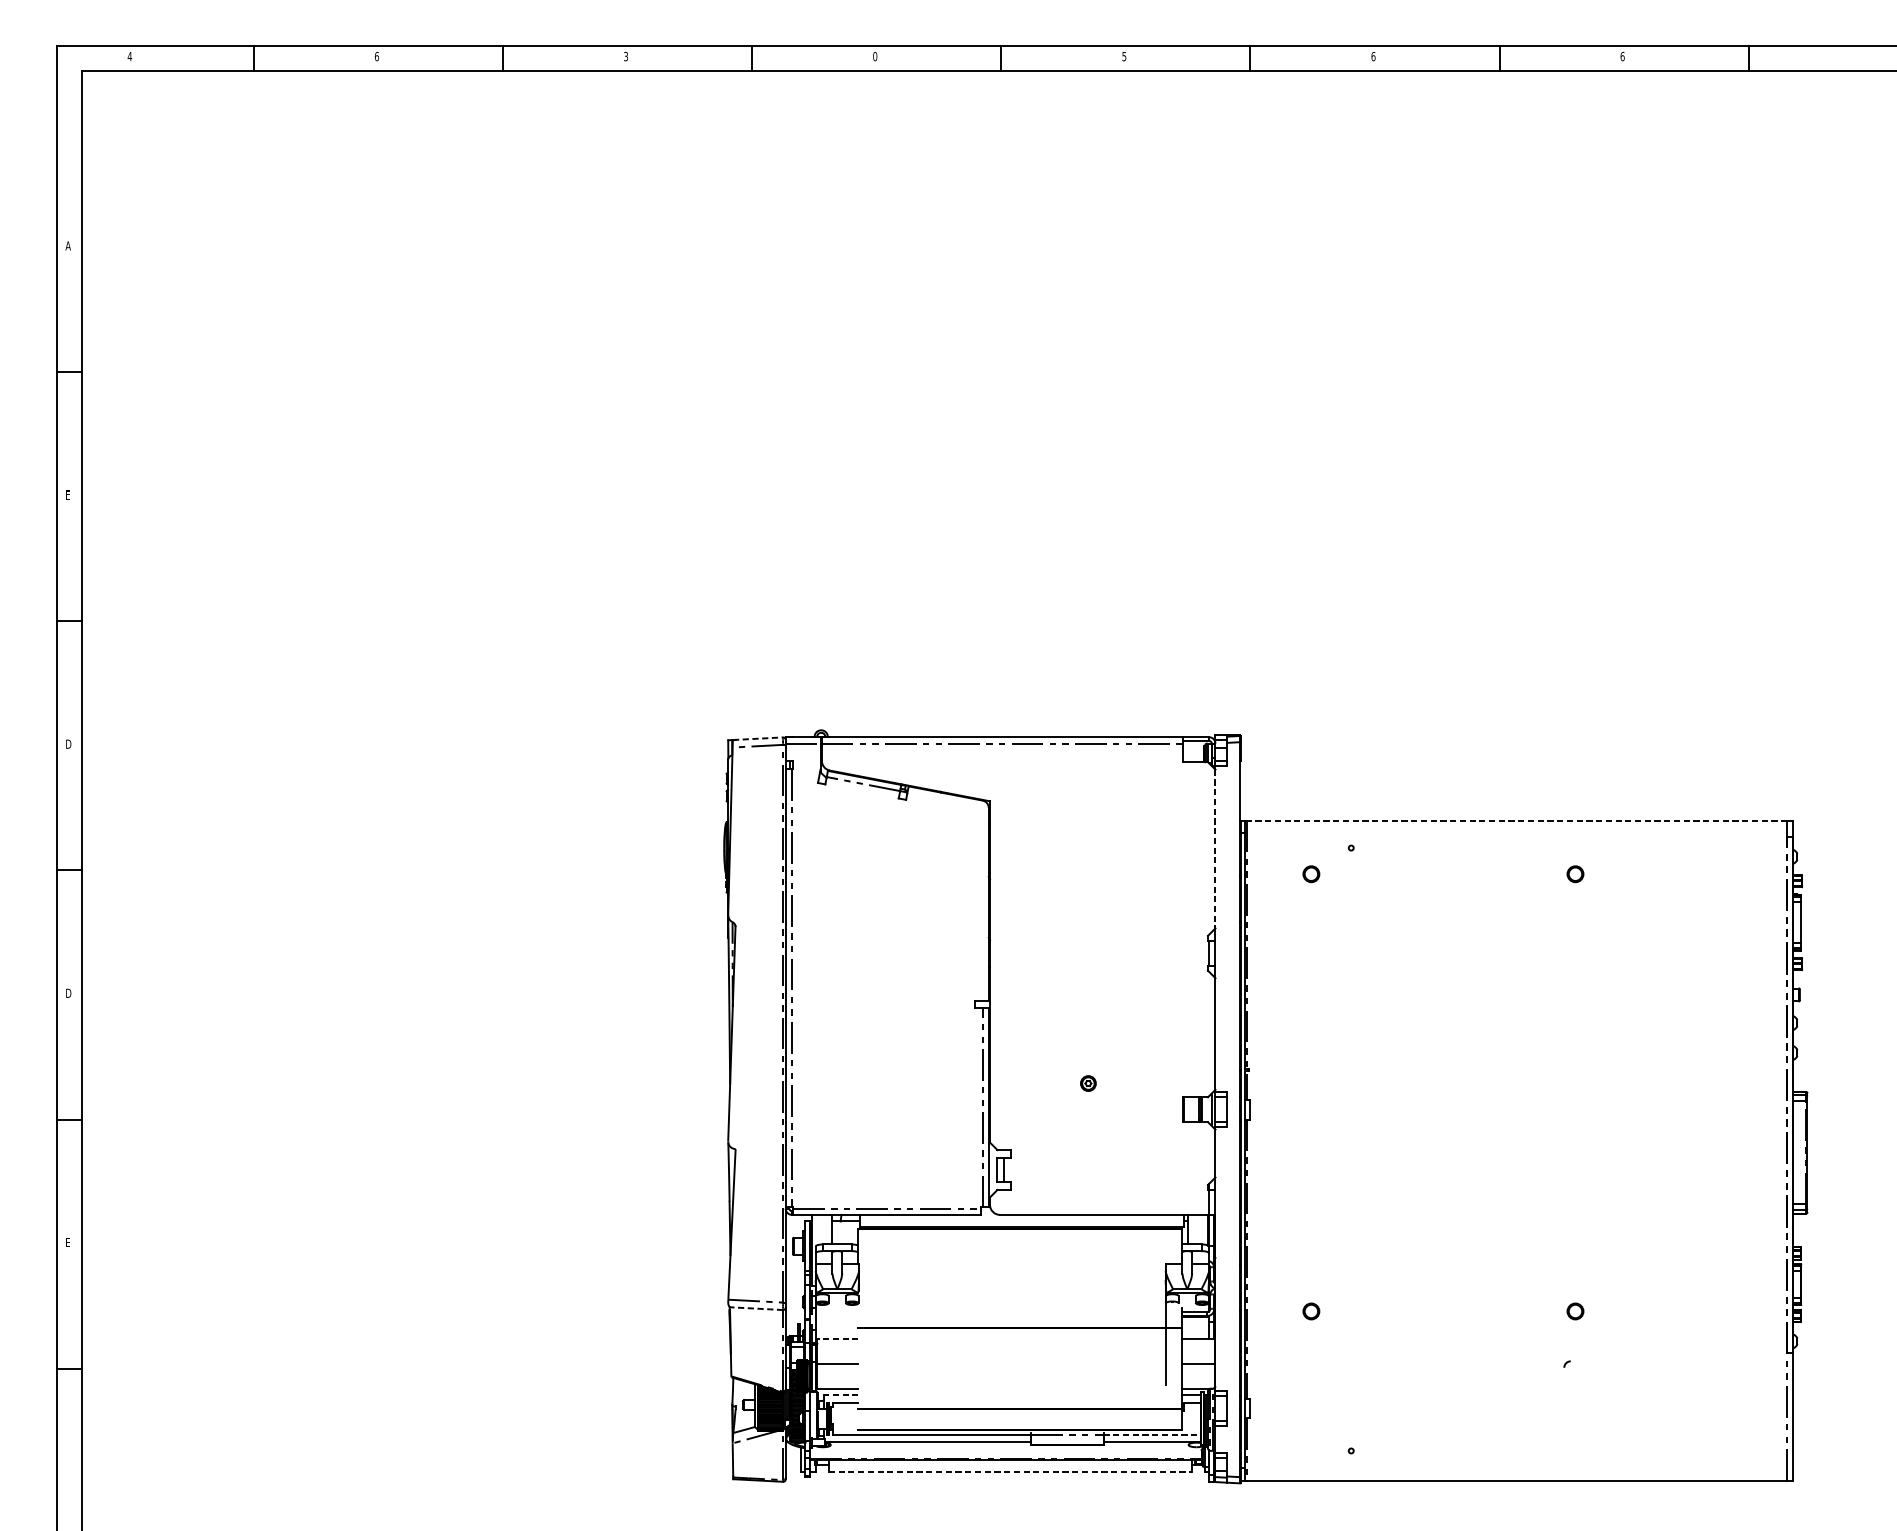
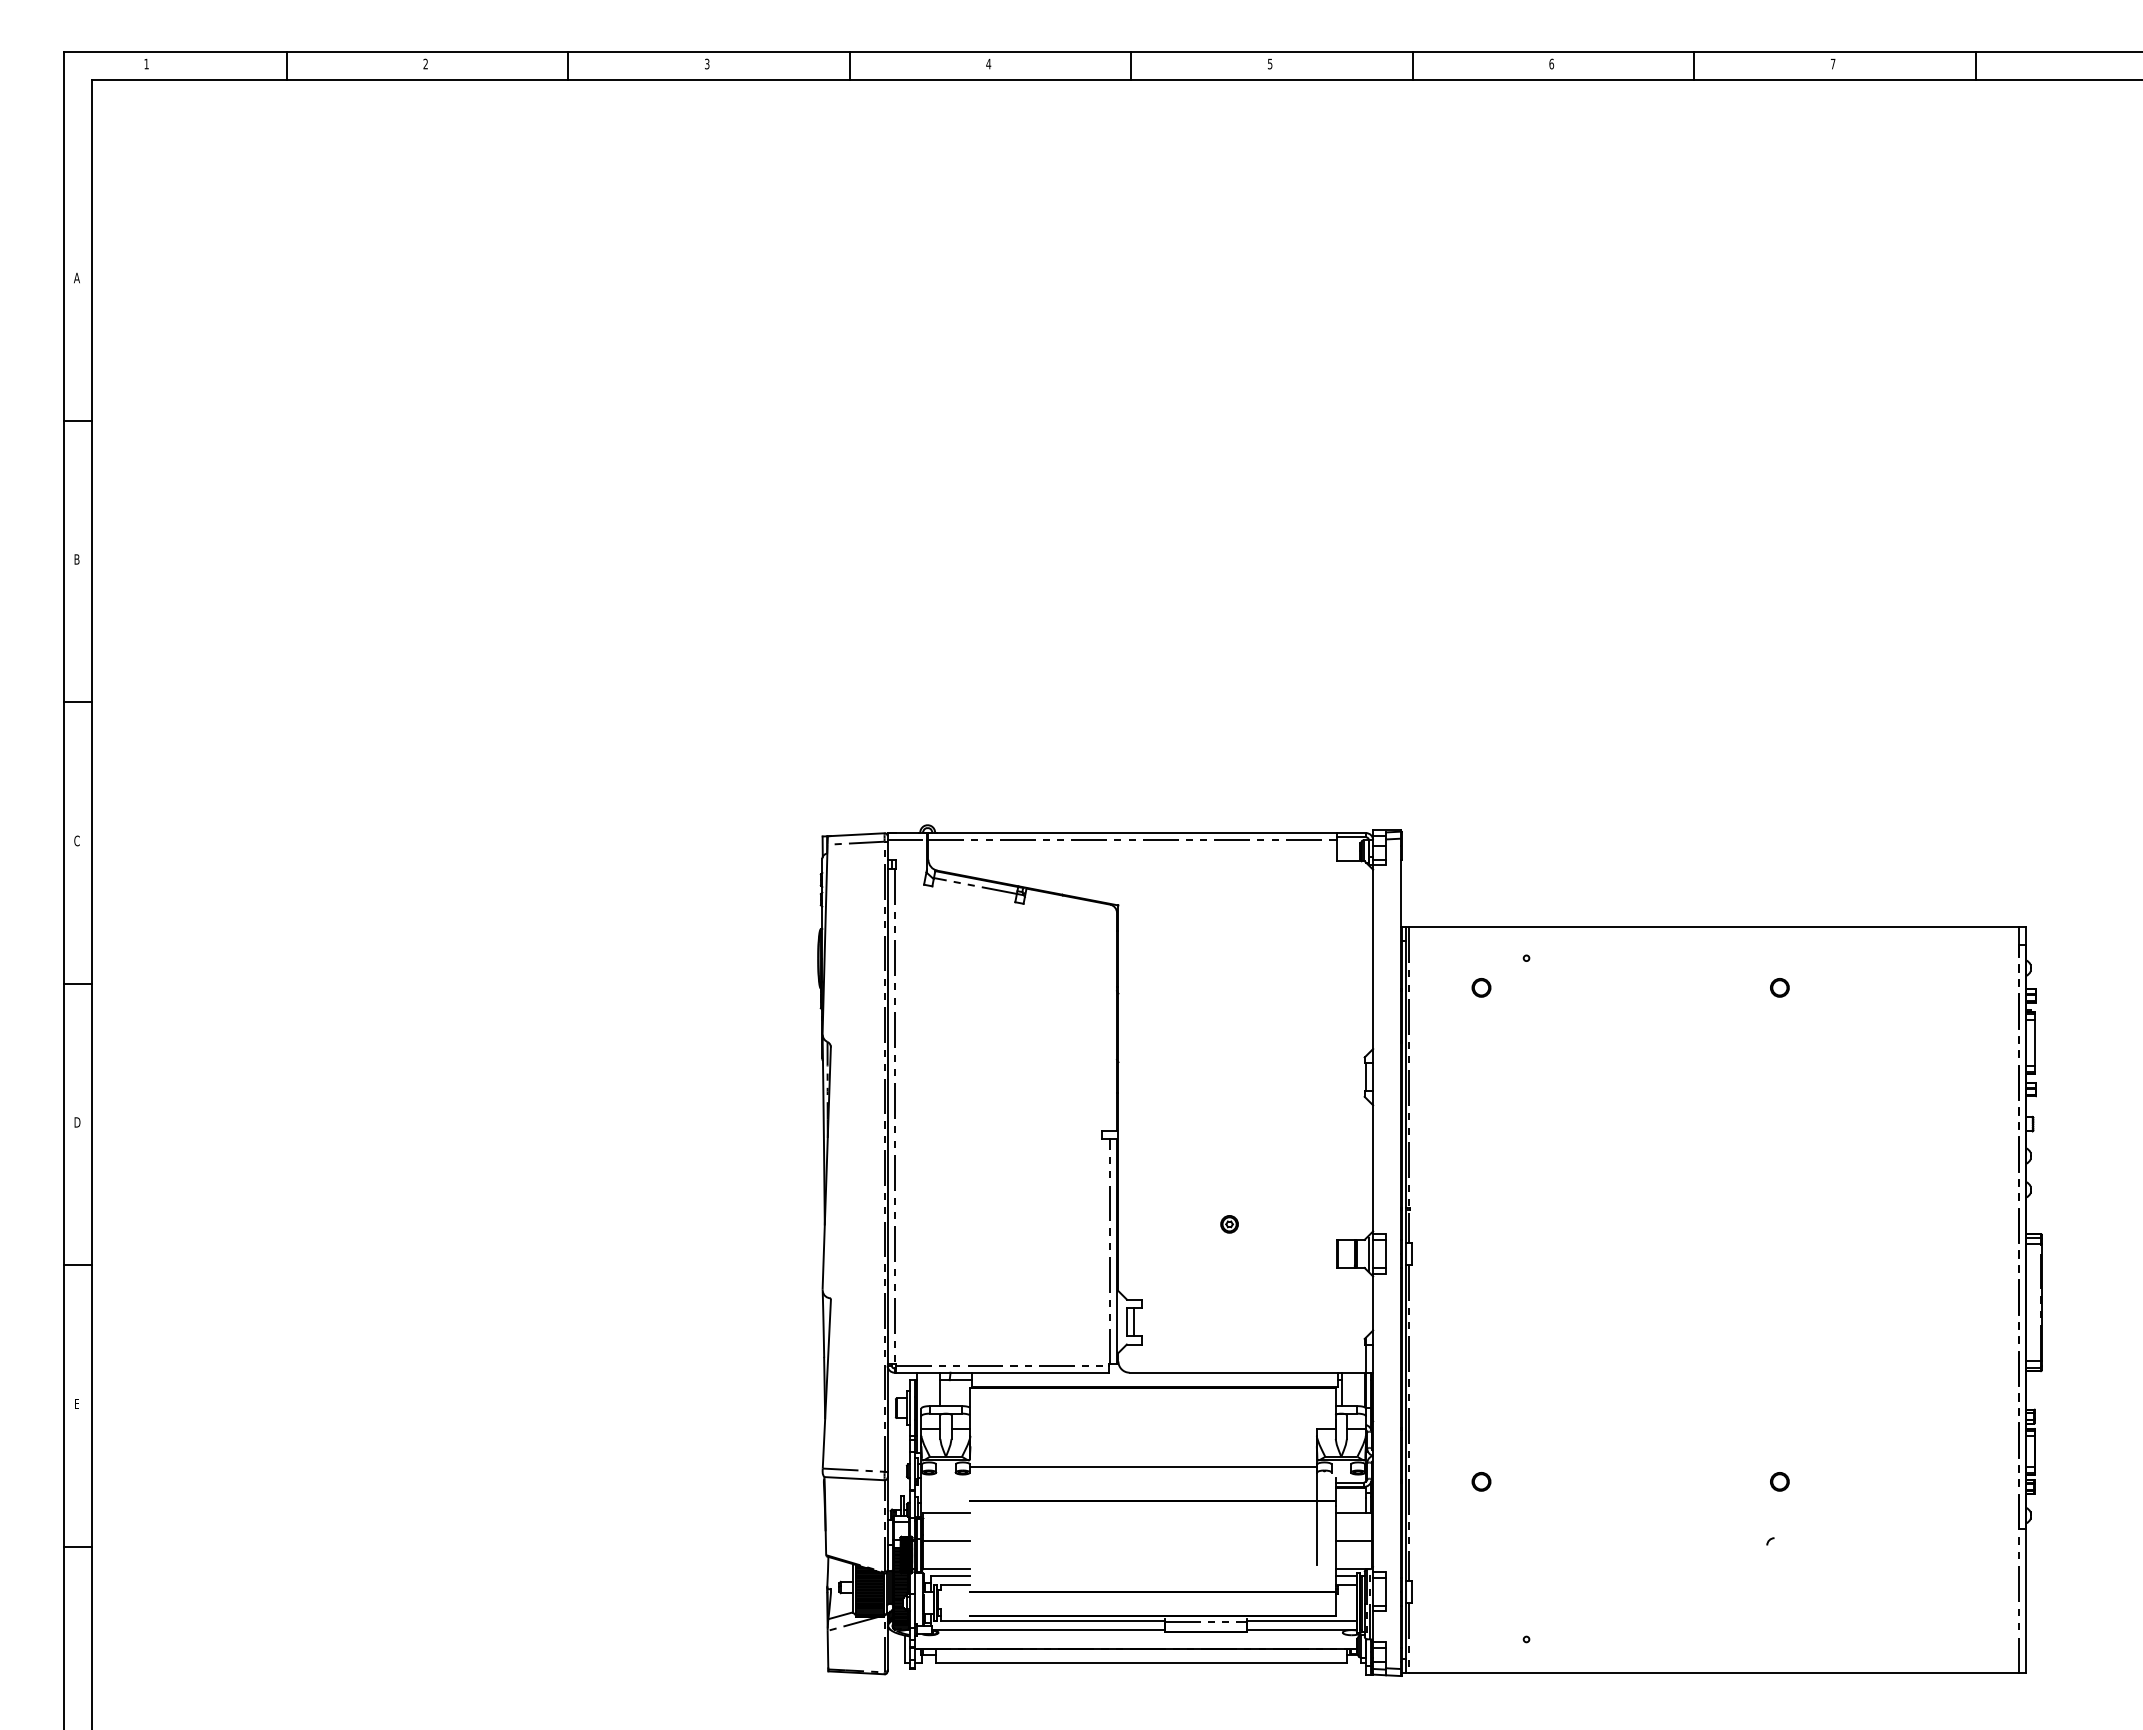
text: (129, 56) -> (146, 63), 4 -> 1
text: (376, 56) -> (425, 63), 6 -> 2
text: (875, 56) -> (988, 63), 0 -> 4
text: (1622, 56) -> (1832, 63), 6 -> 7
text: (67, 495) -> (76, 559), E -> B
line: (758, 738) -> (856, 834), dashed -> solid
text: (68, 743) -> (77, 840), D -> C
line: (1517, 820) -> (1714, 927), dashed -> solid
line: (1215, 849) -> (1373, 959), dashed -> solid
line: (1012, 1298) -> (1143, 1467), added
line: (756, 1308) -> (854, 1478), dashed -> solid
line: (837, 1338) -> (946, 1512), dashed -> solid
line: (841, 1395) -> (950, 1576), dashed -> solid
line: (1152, 1435) -> (1302, 1621), dashed -> solid
line: (1011, 1472) -> (1142, 1663), dashed -> solid

